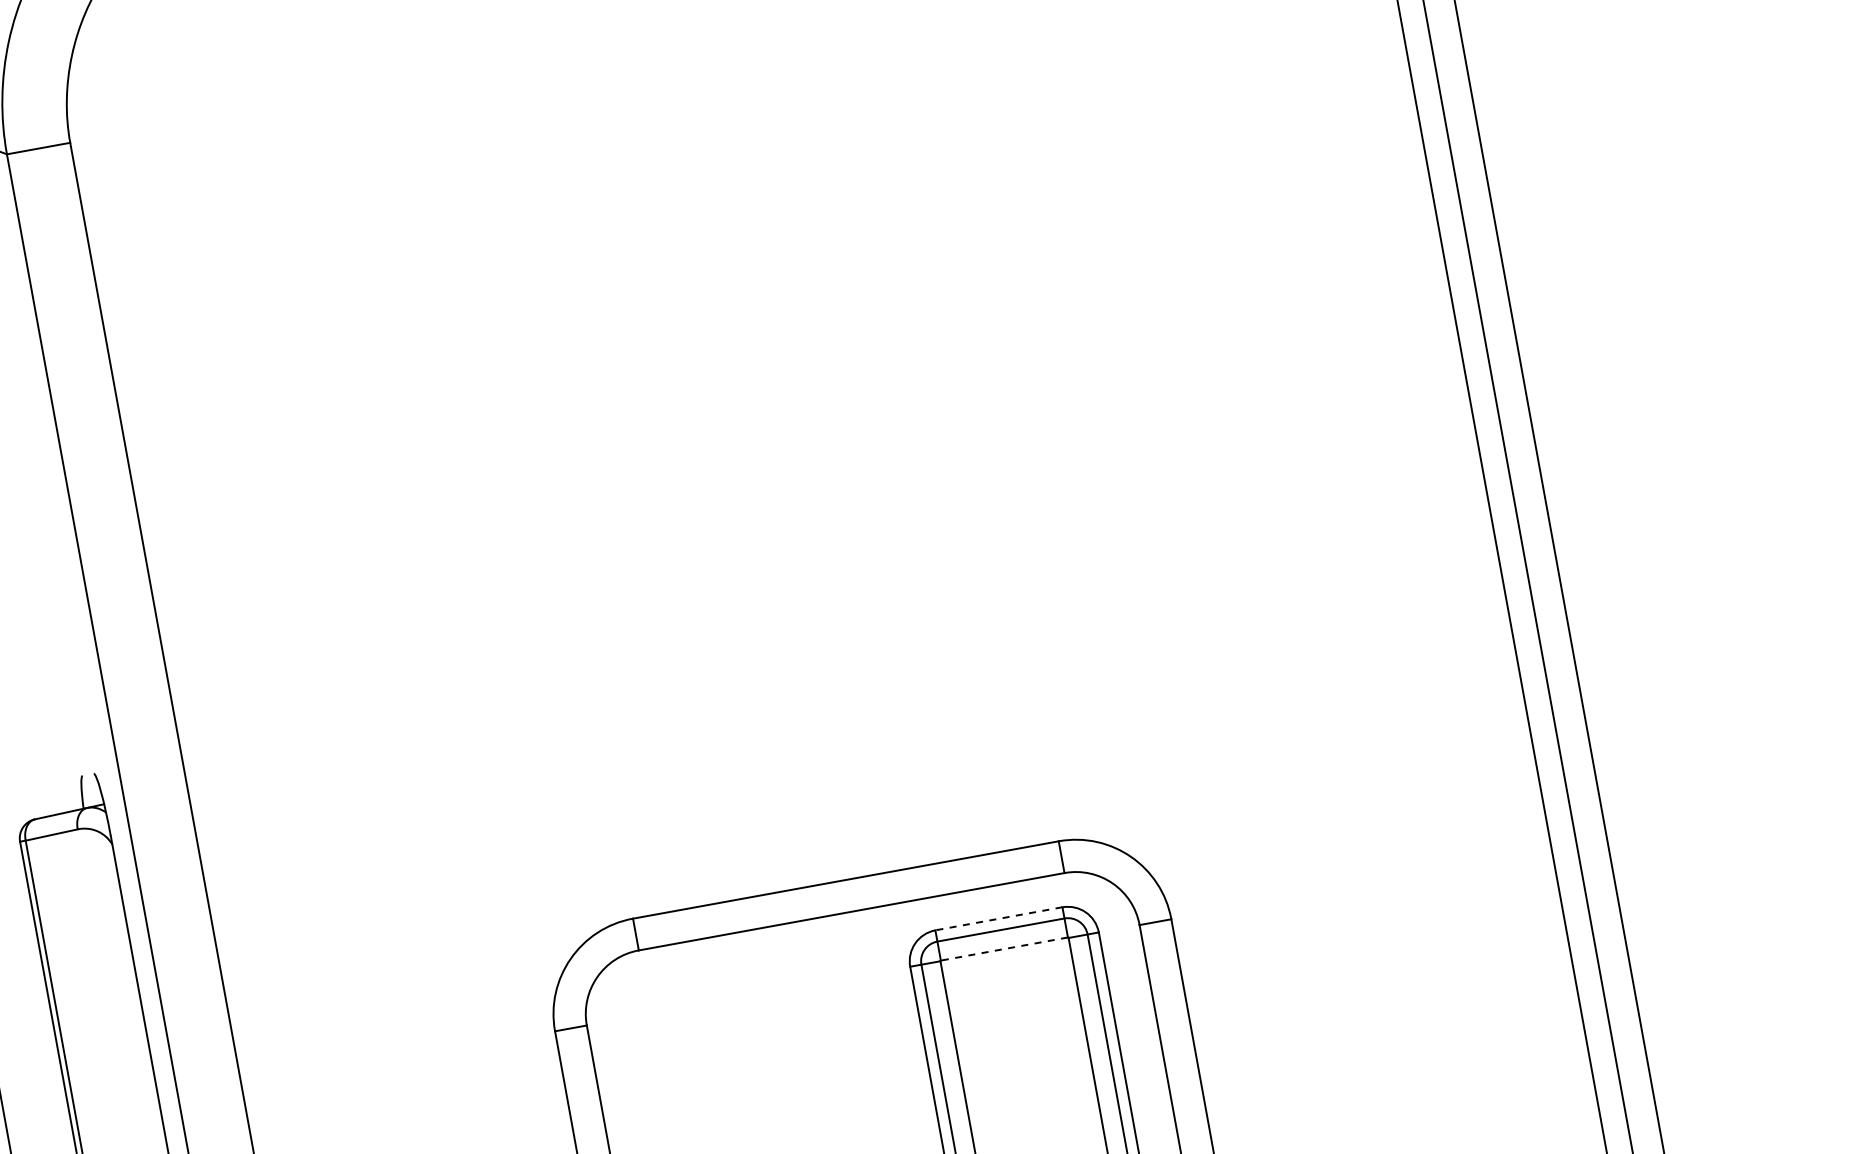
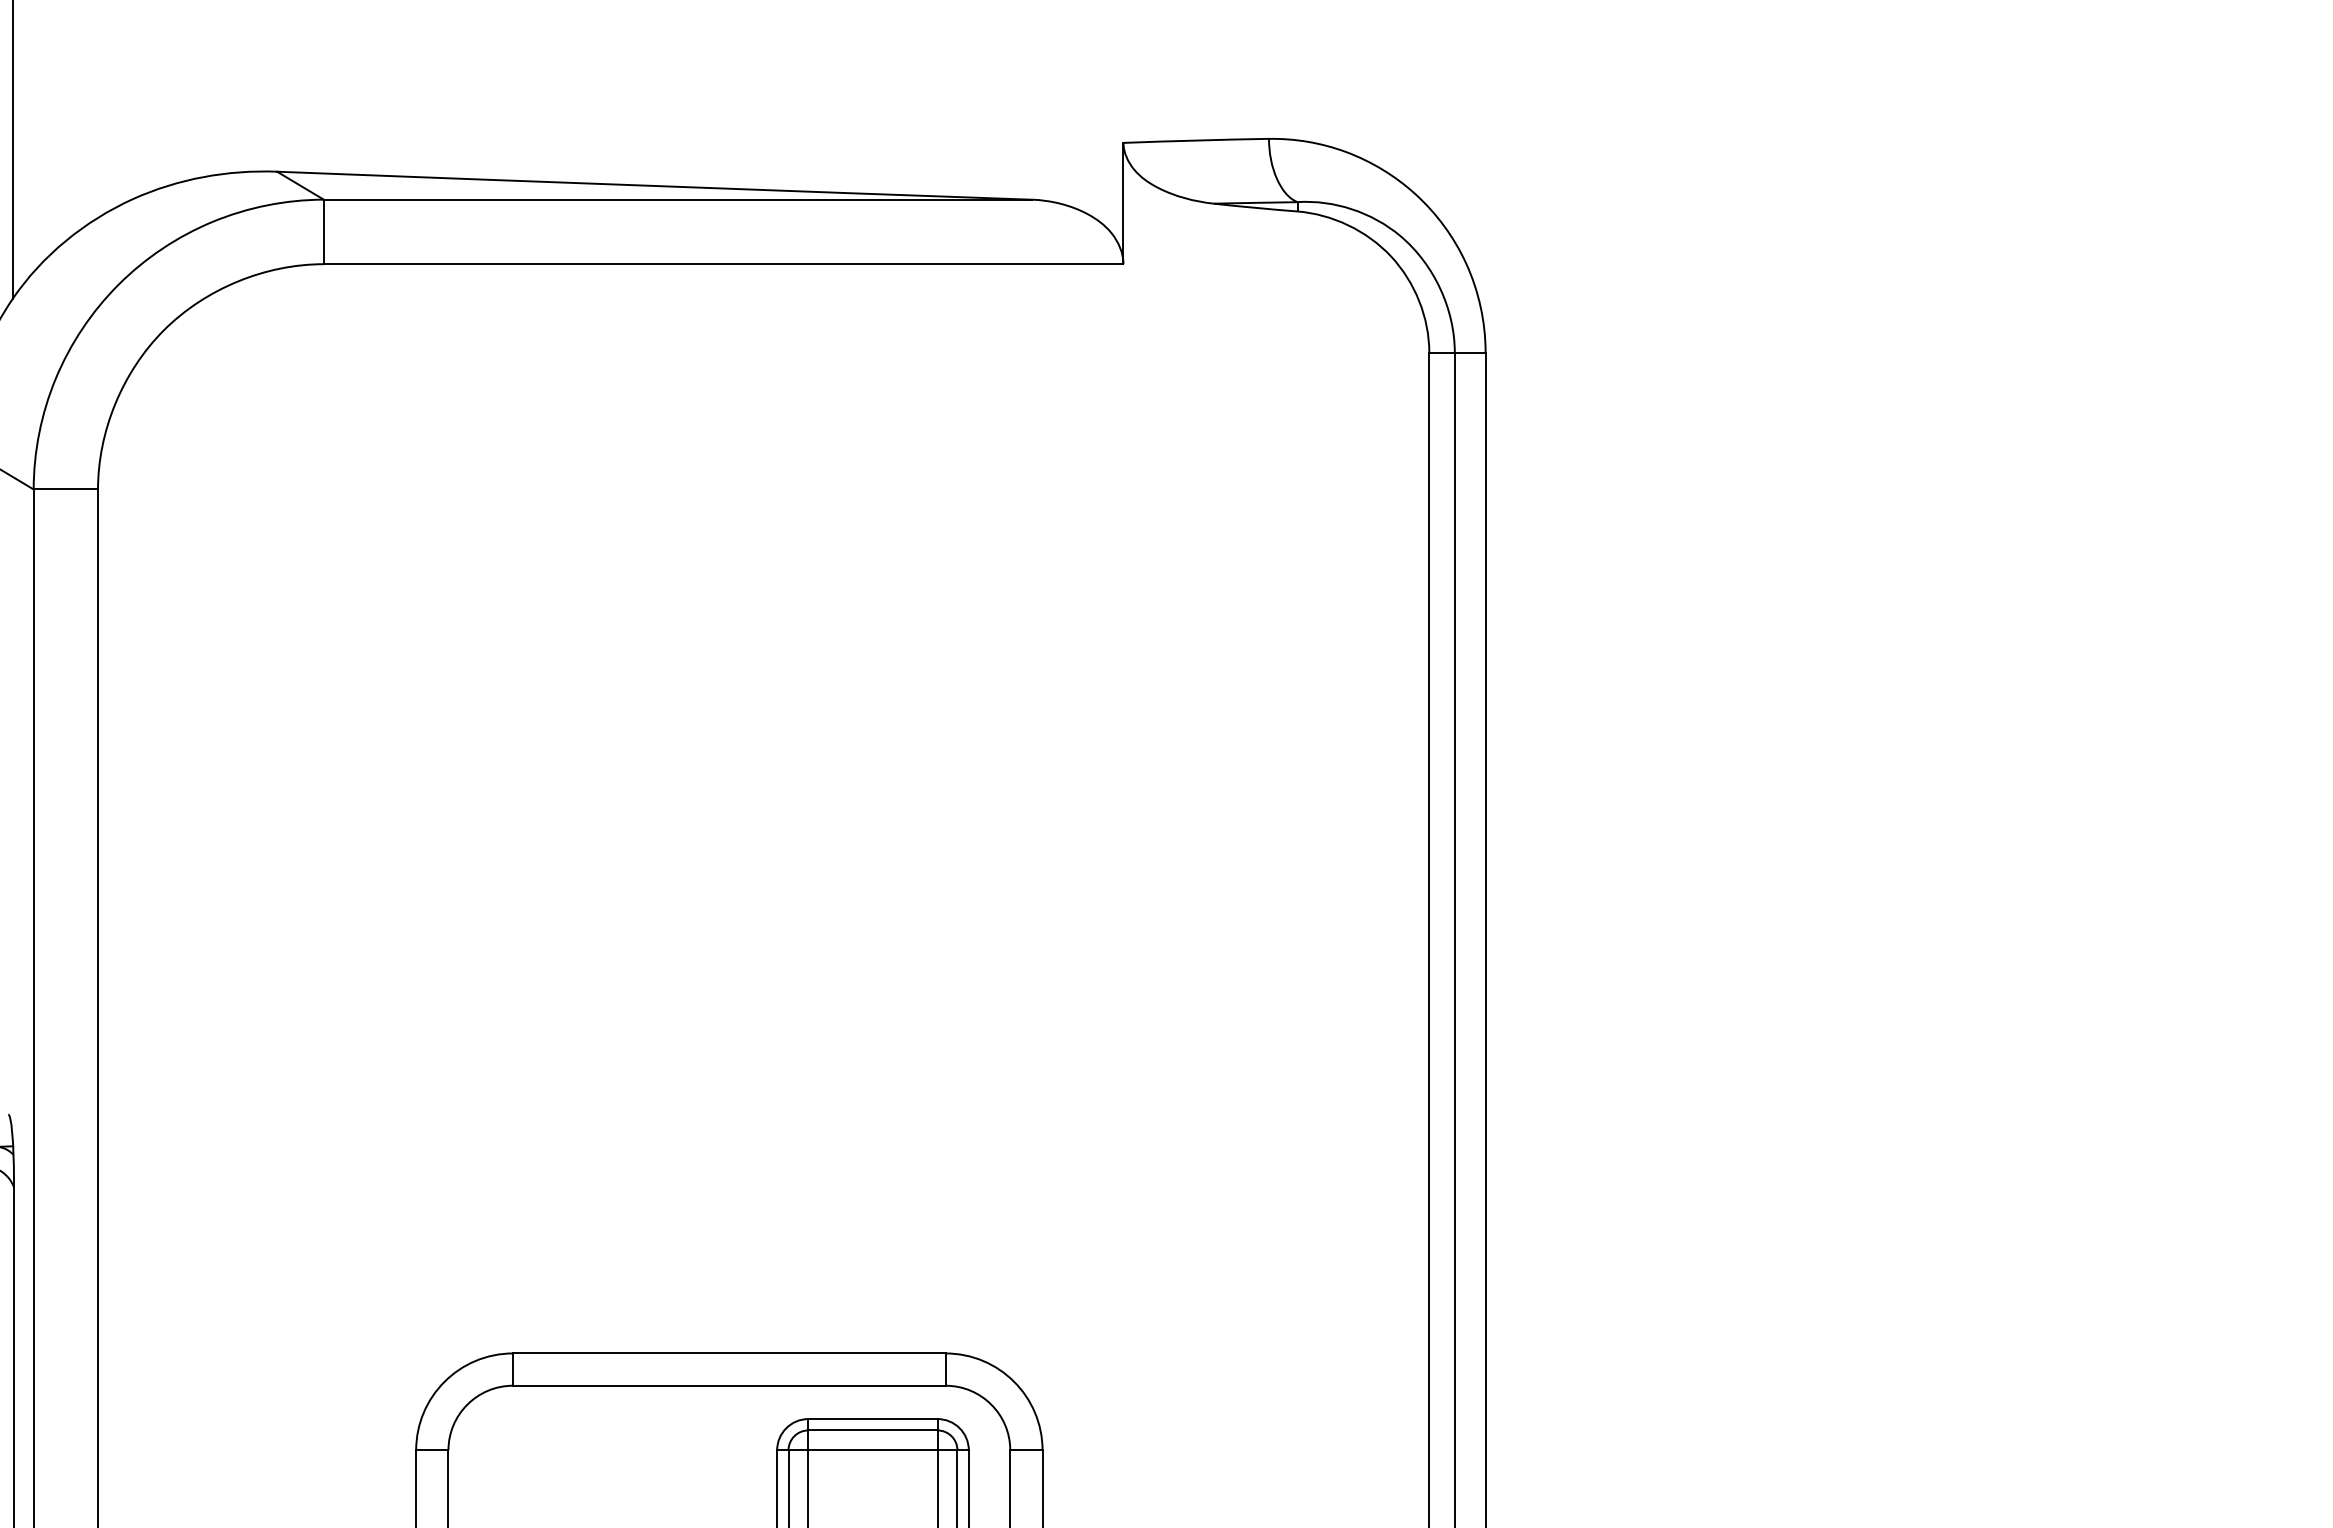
line: (998, 919) -> (872, 1419), dashed -> solid
line: (1003, 948) -> (872, 1449), dashed -> solid

